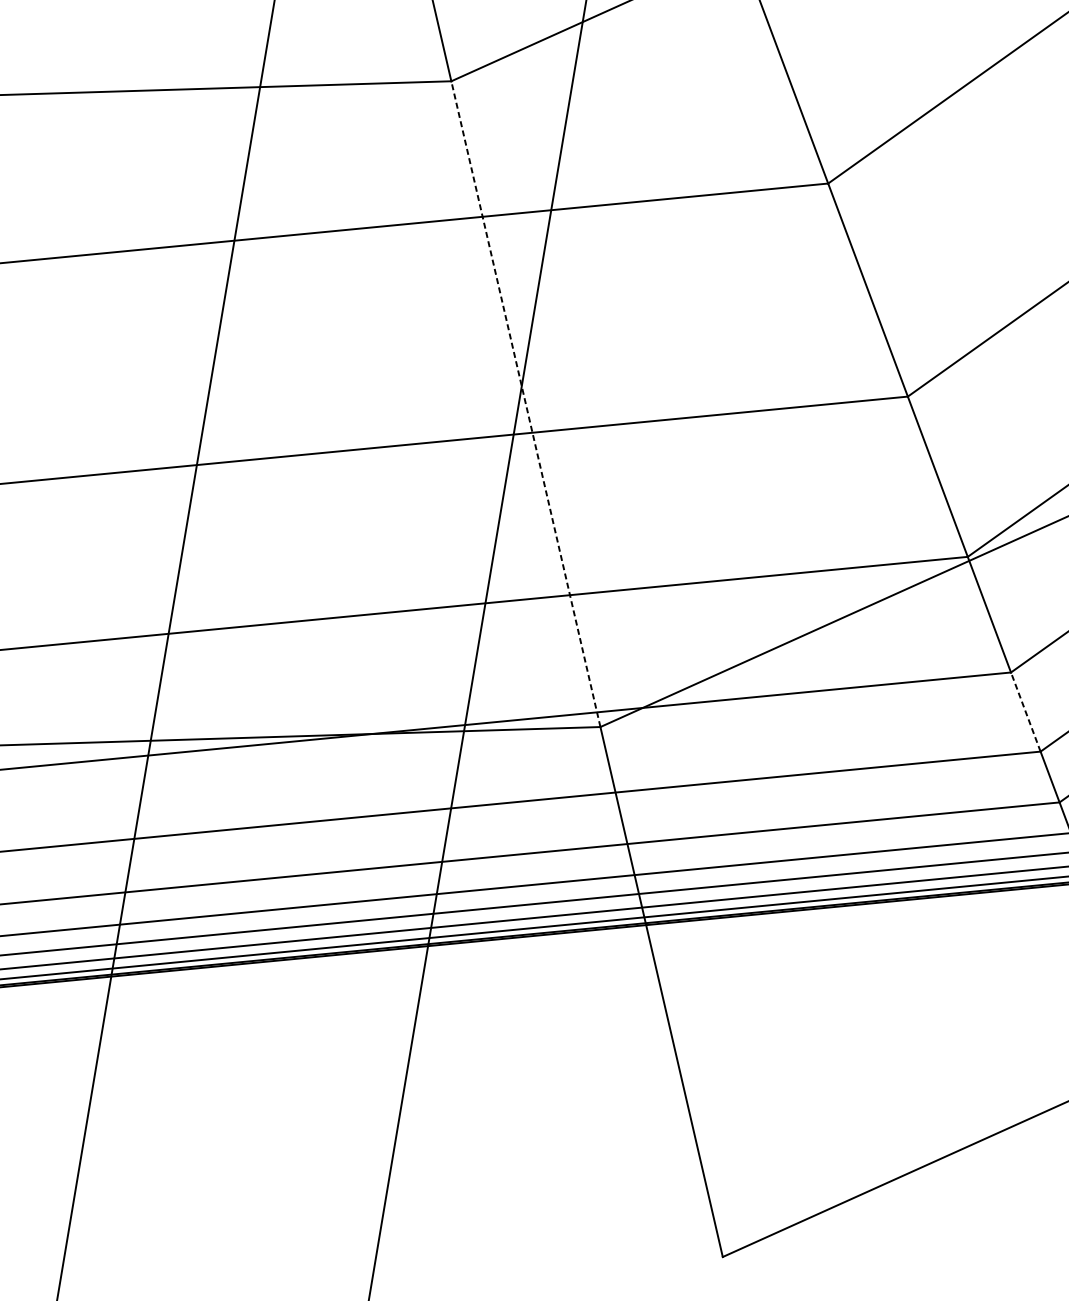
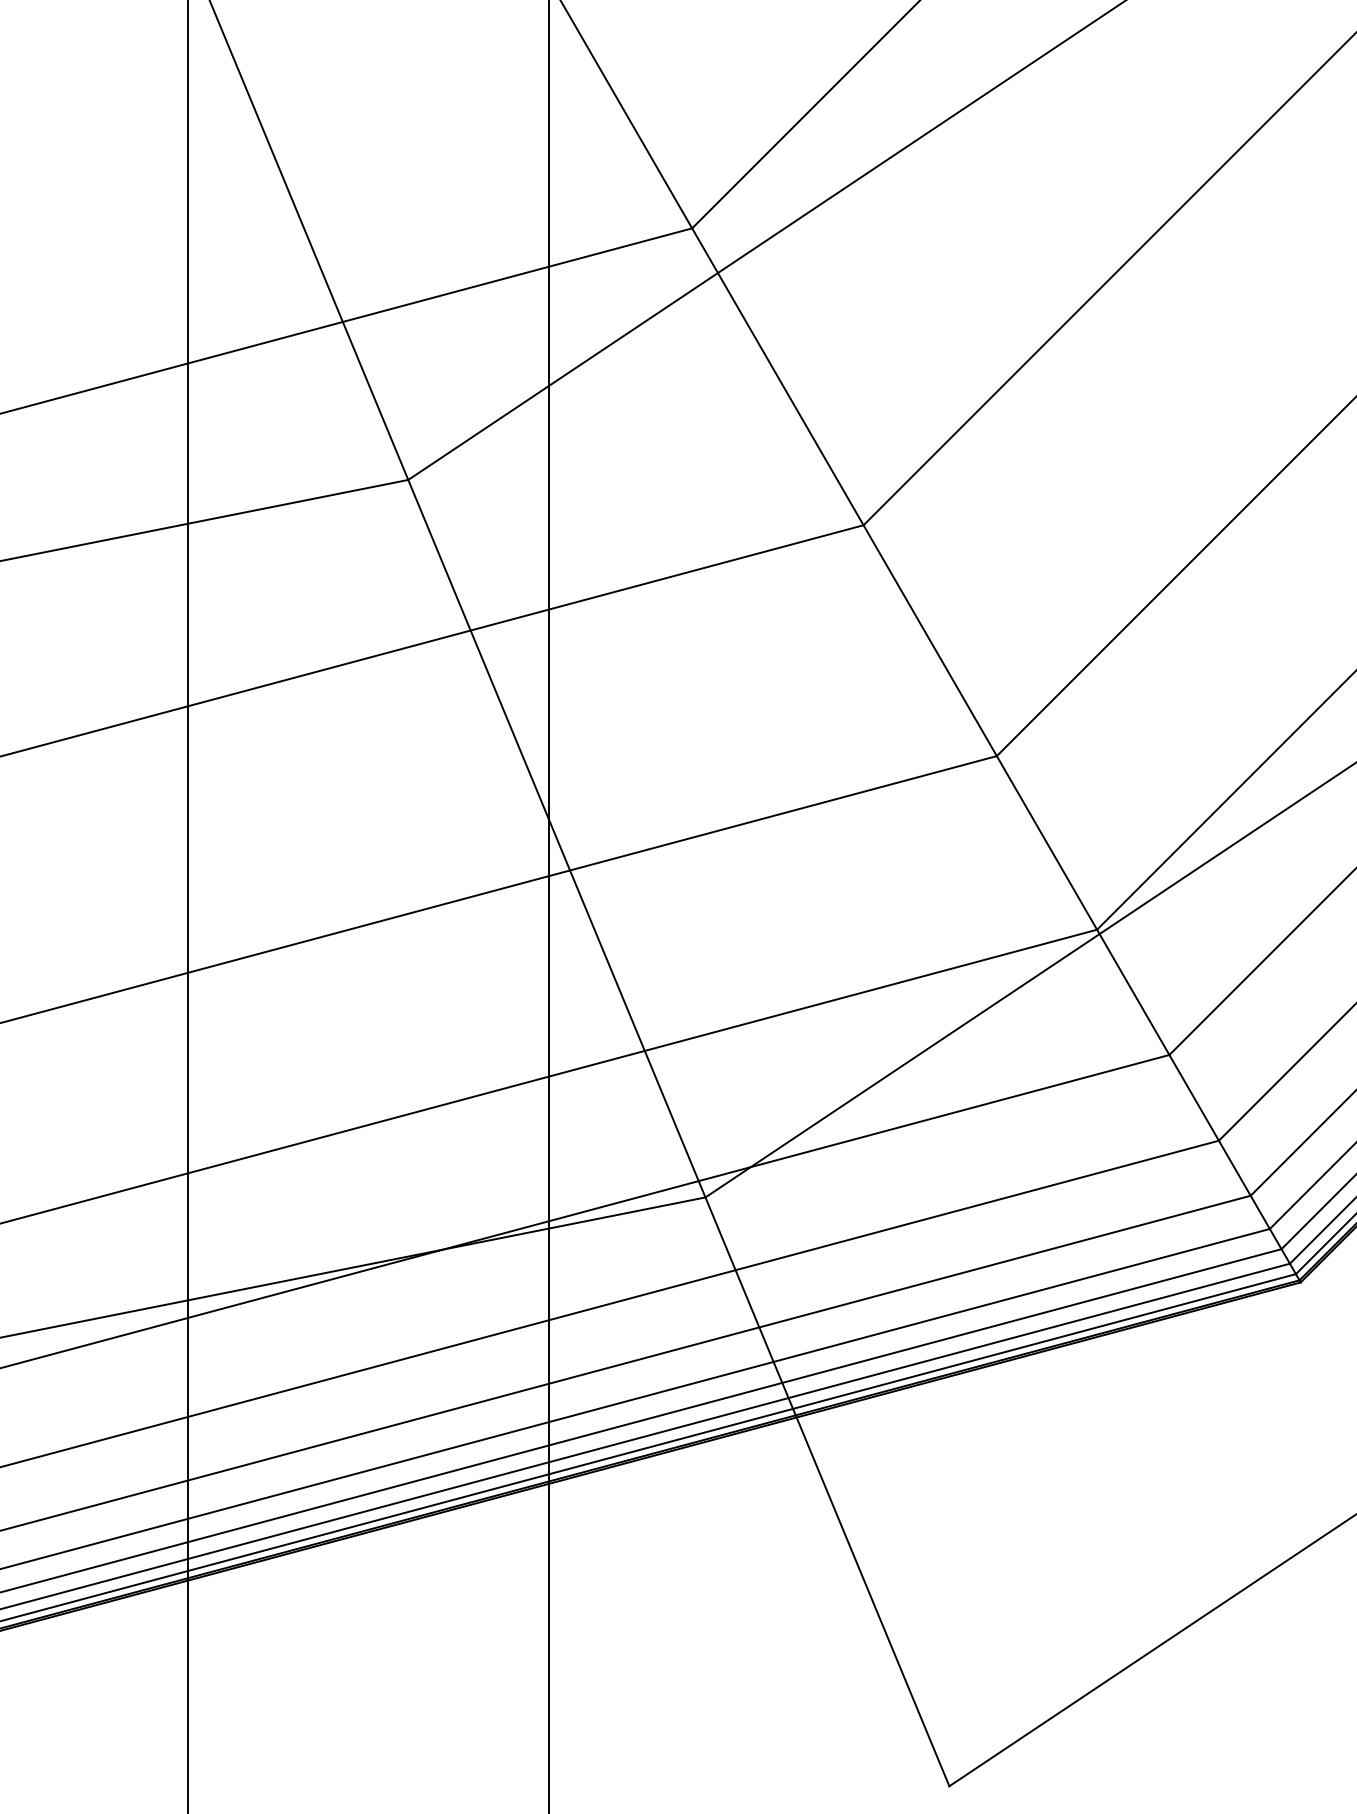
line: (525, 403) -> (556, 838), dashed -> solid
line: (1025, 711) -> (1193, 1097), dashed -> solid

